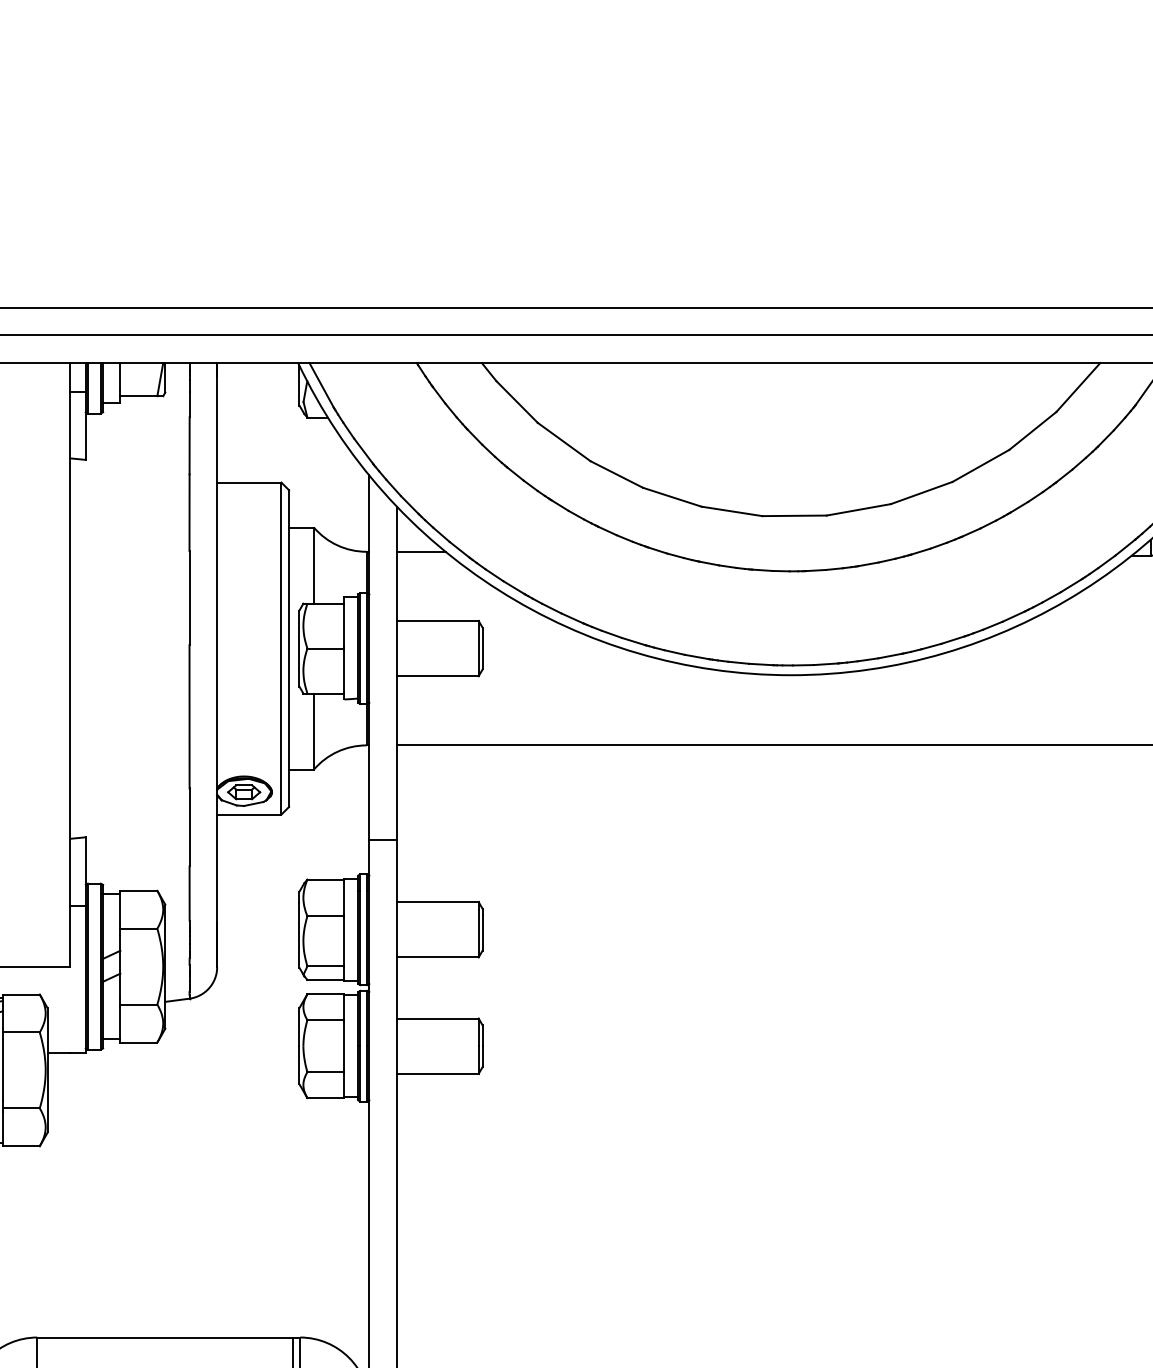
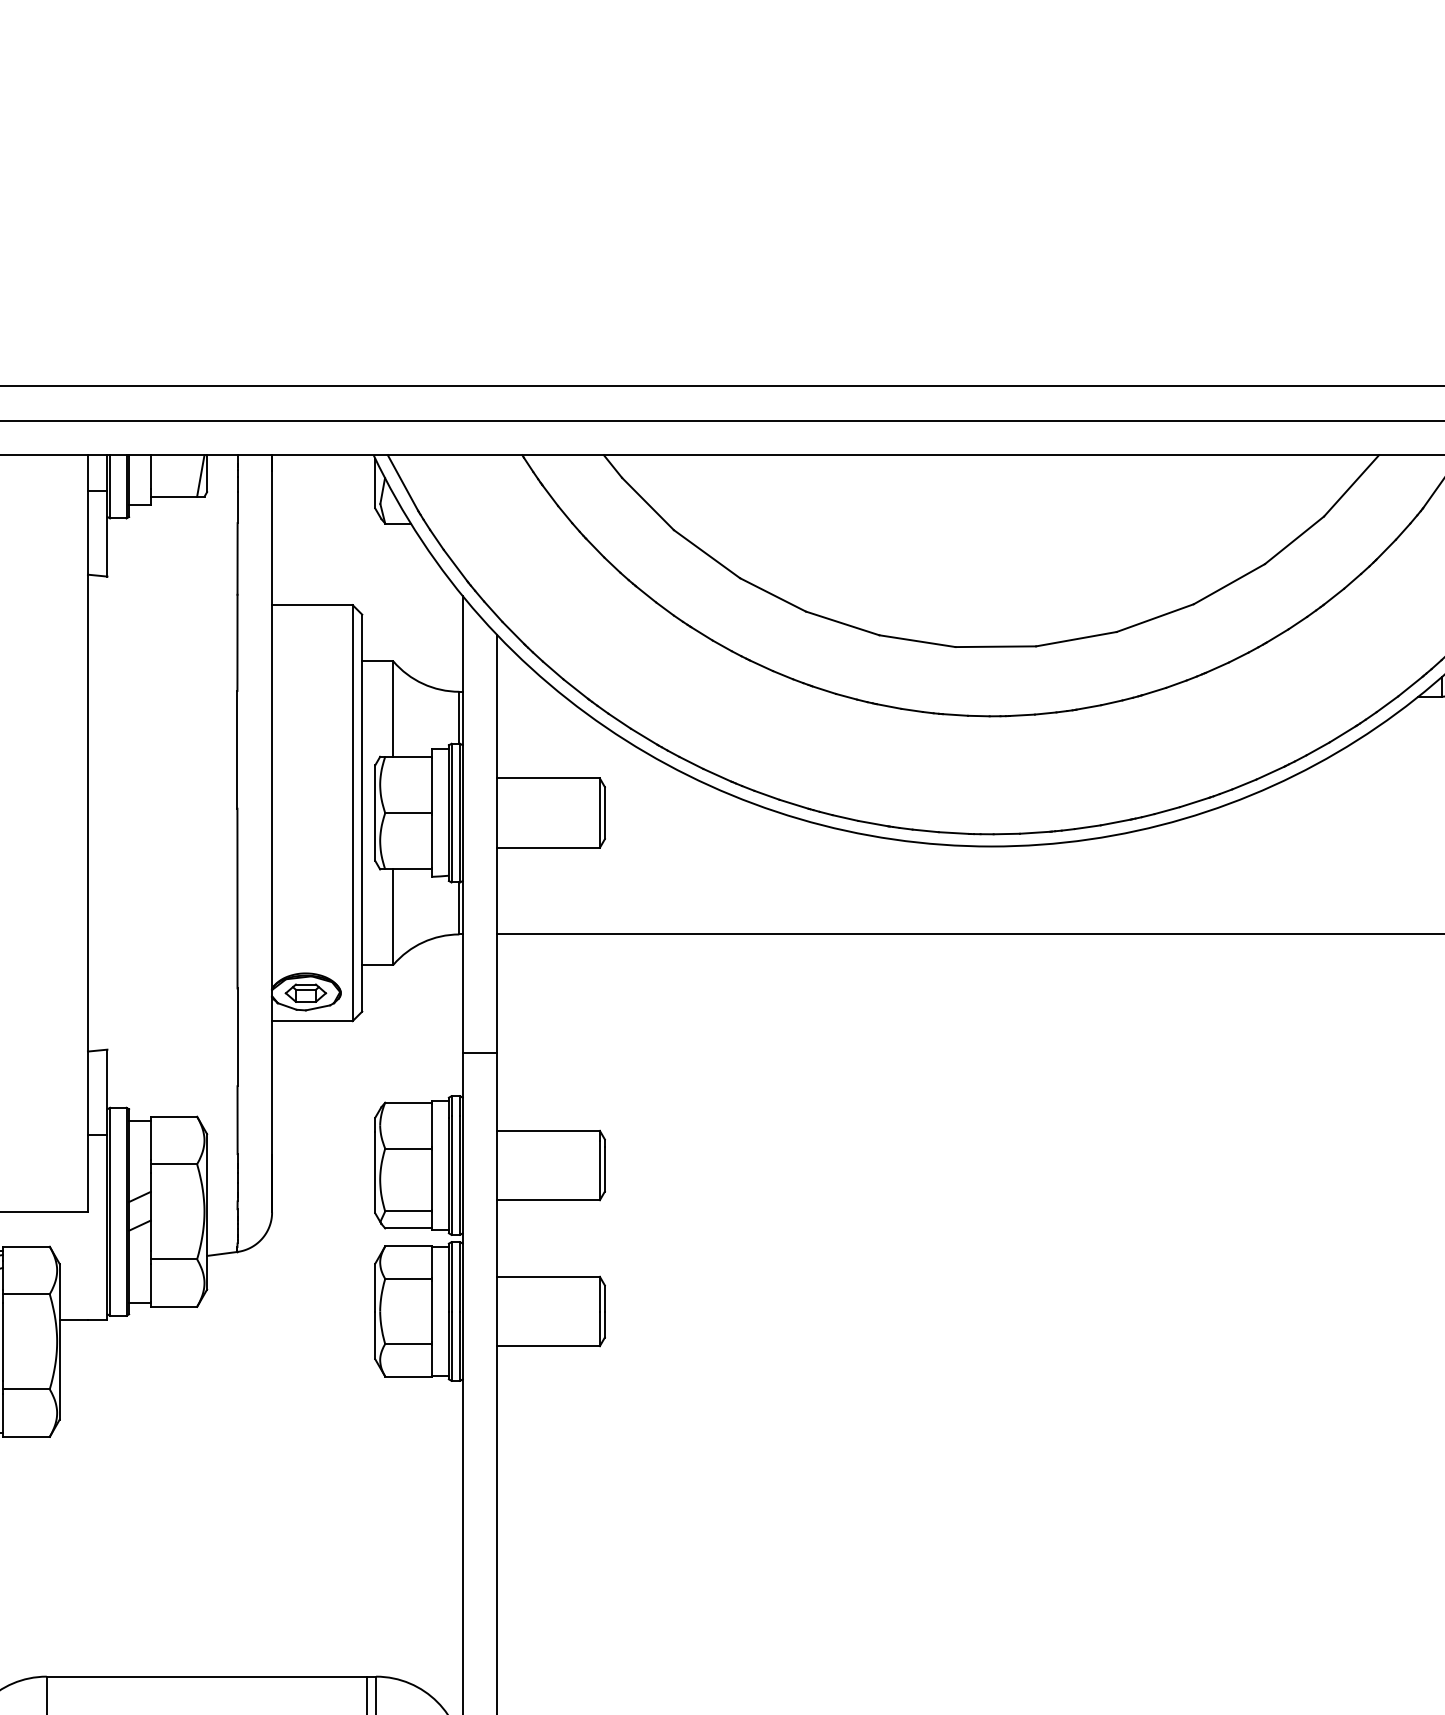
line: (420, 551) -> (527, 691), removed

